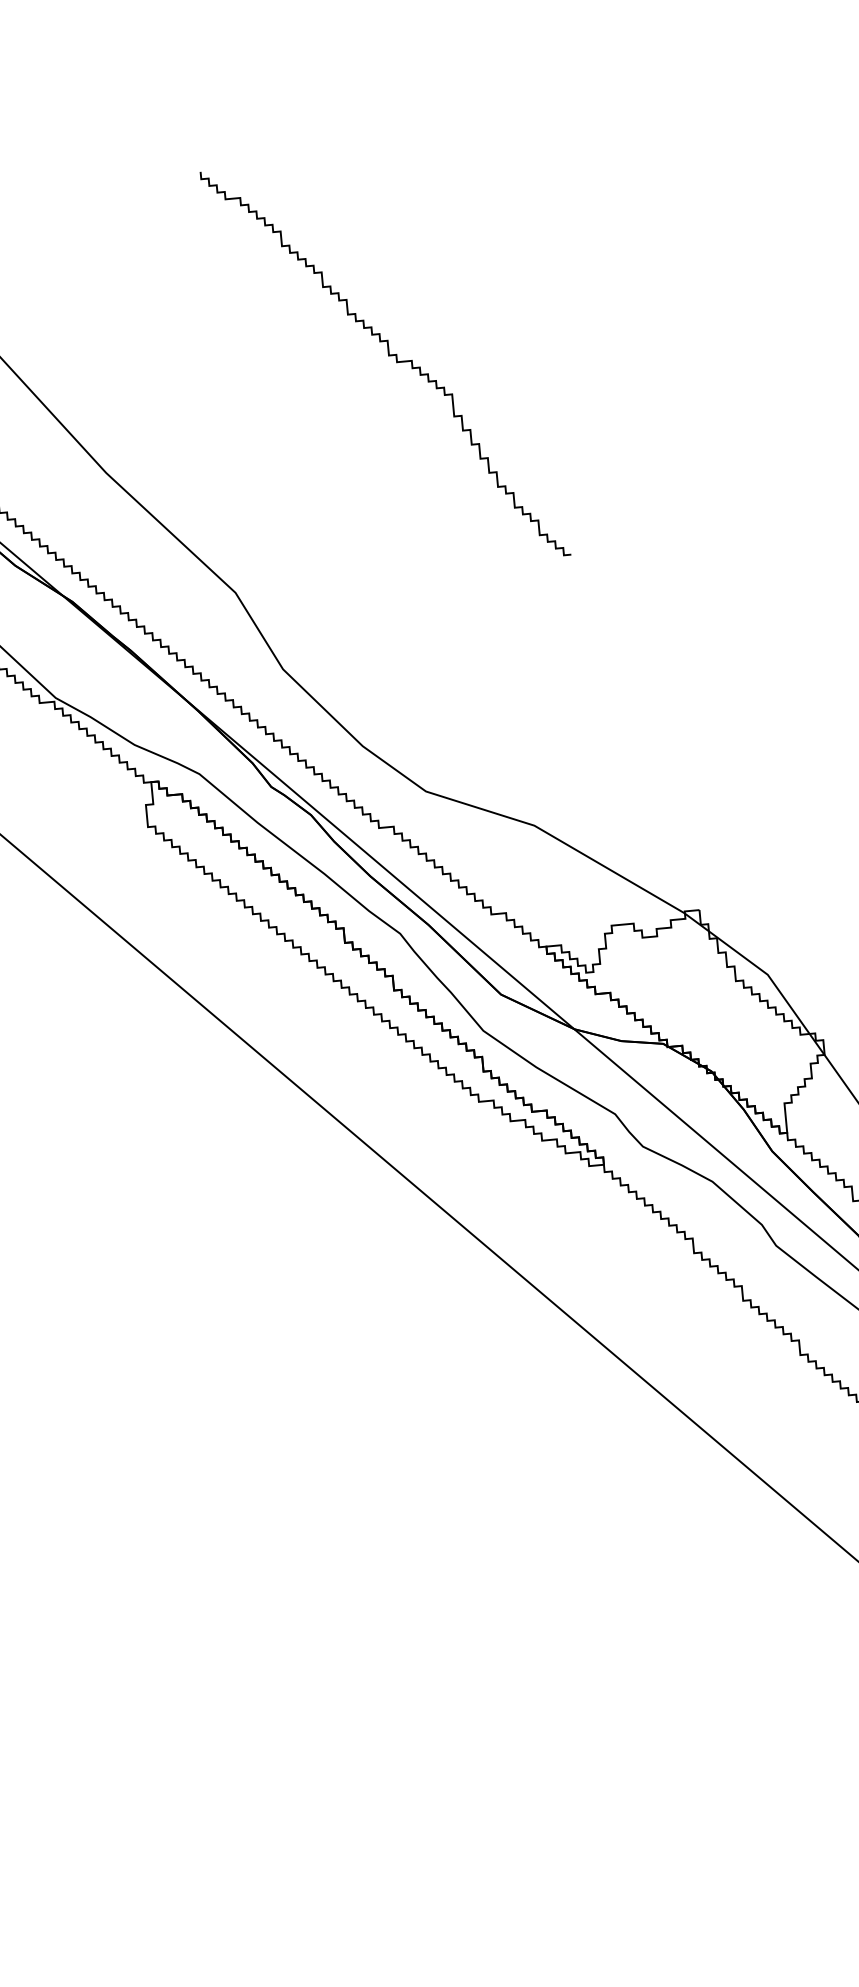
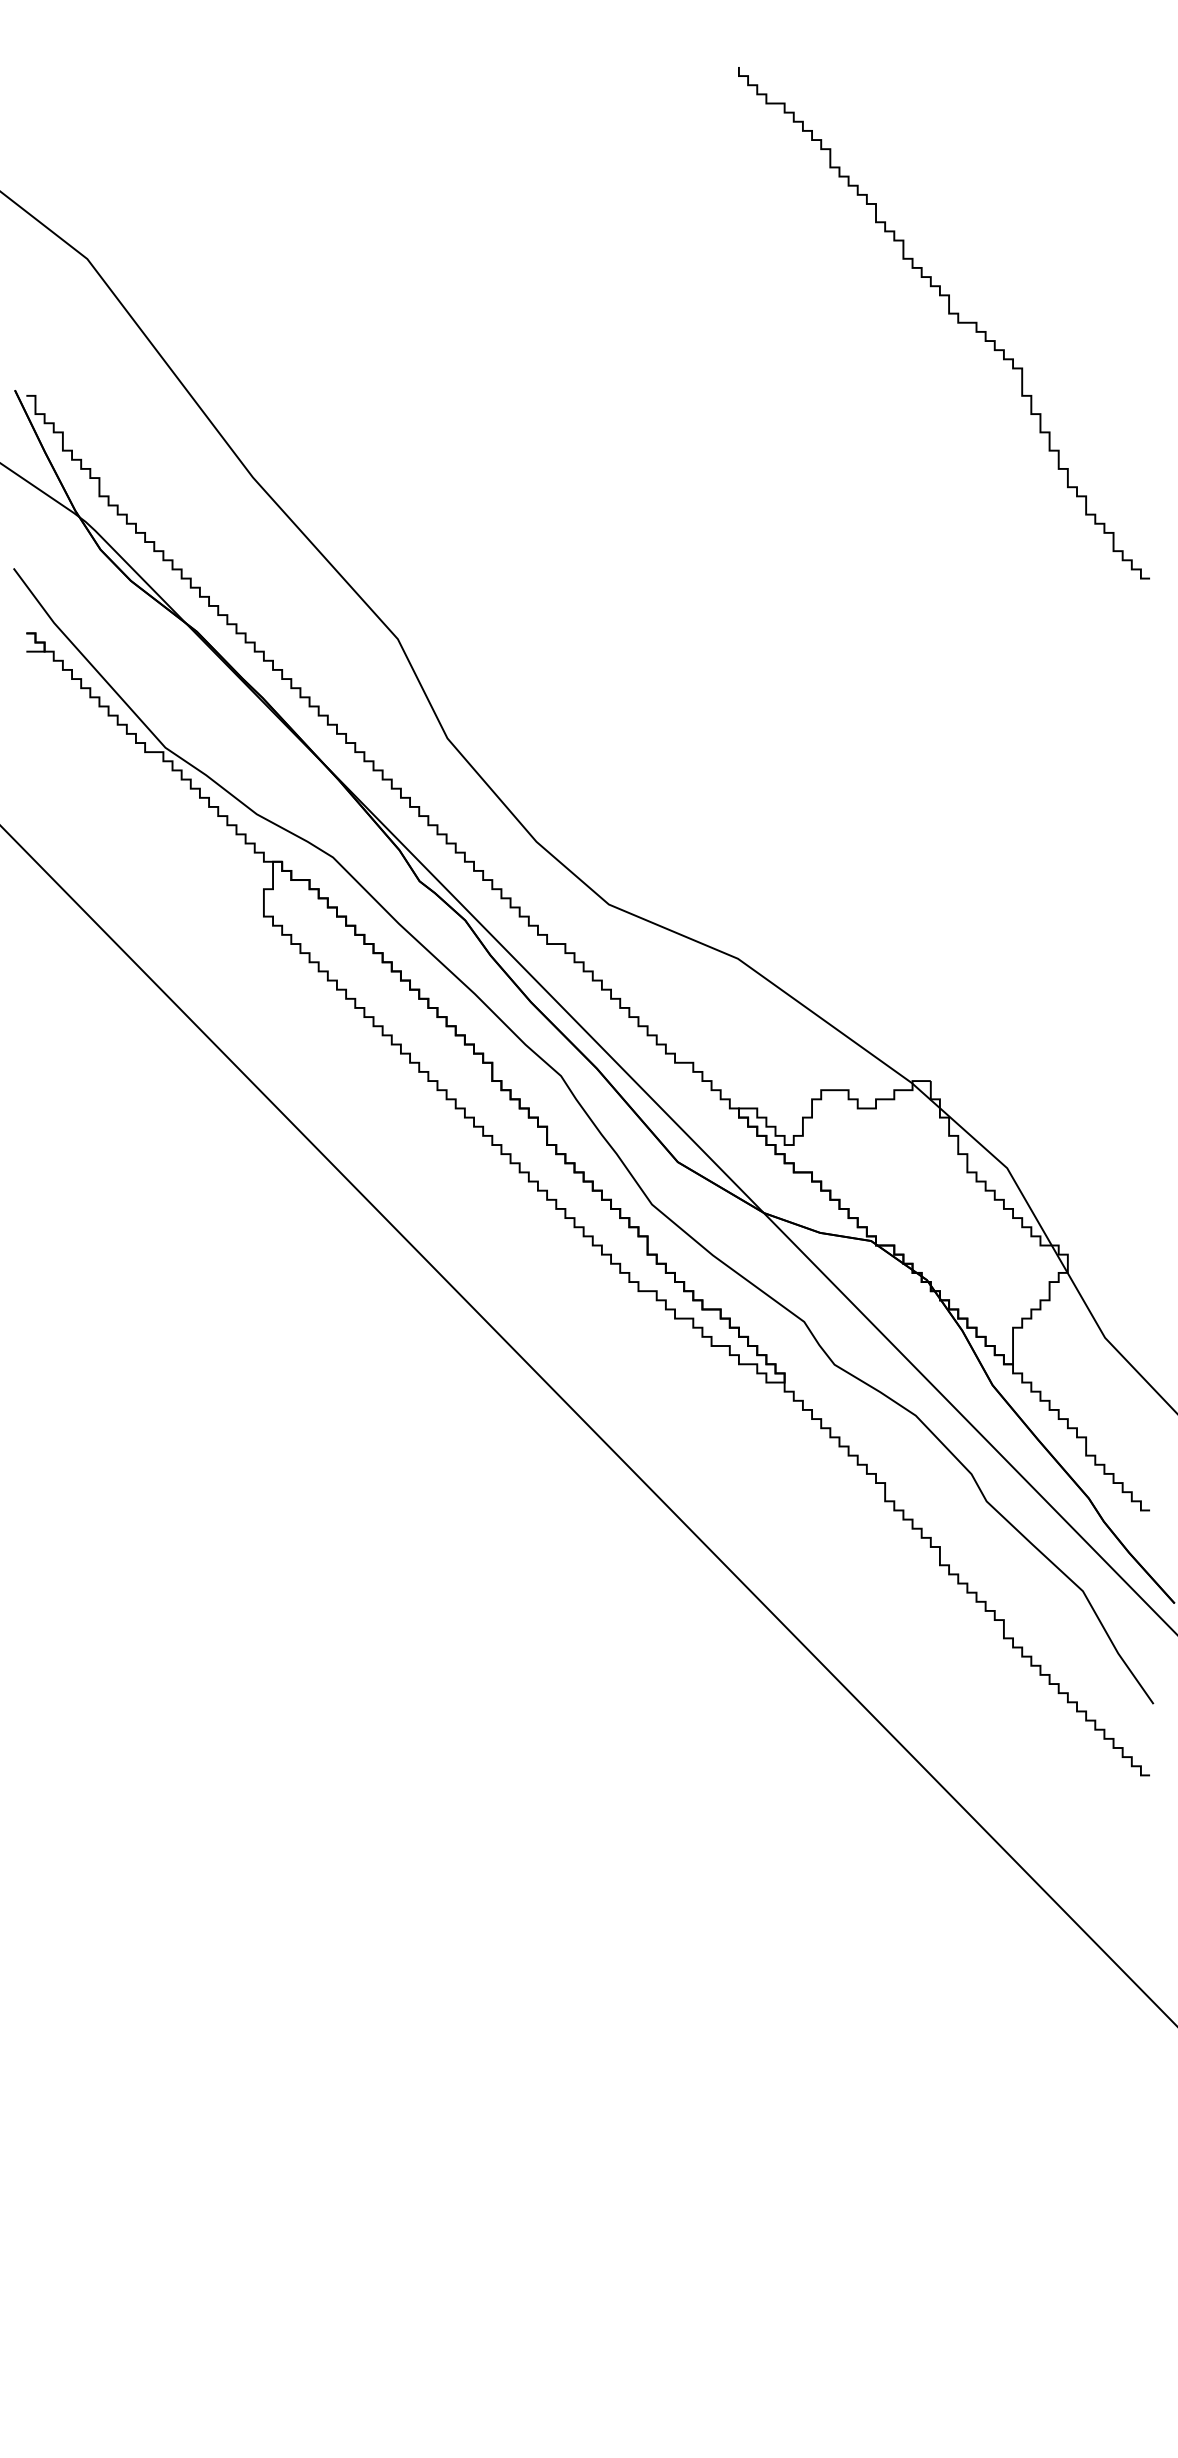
curve: (388, 356) -> (948, 314), moved

